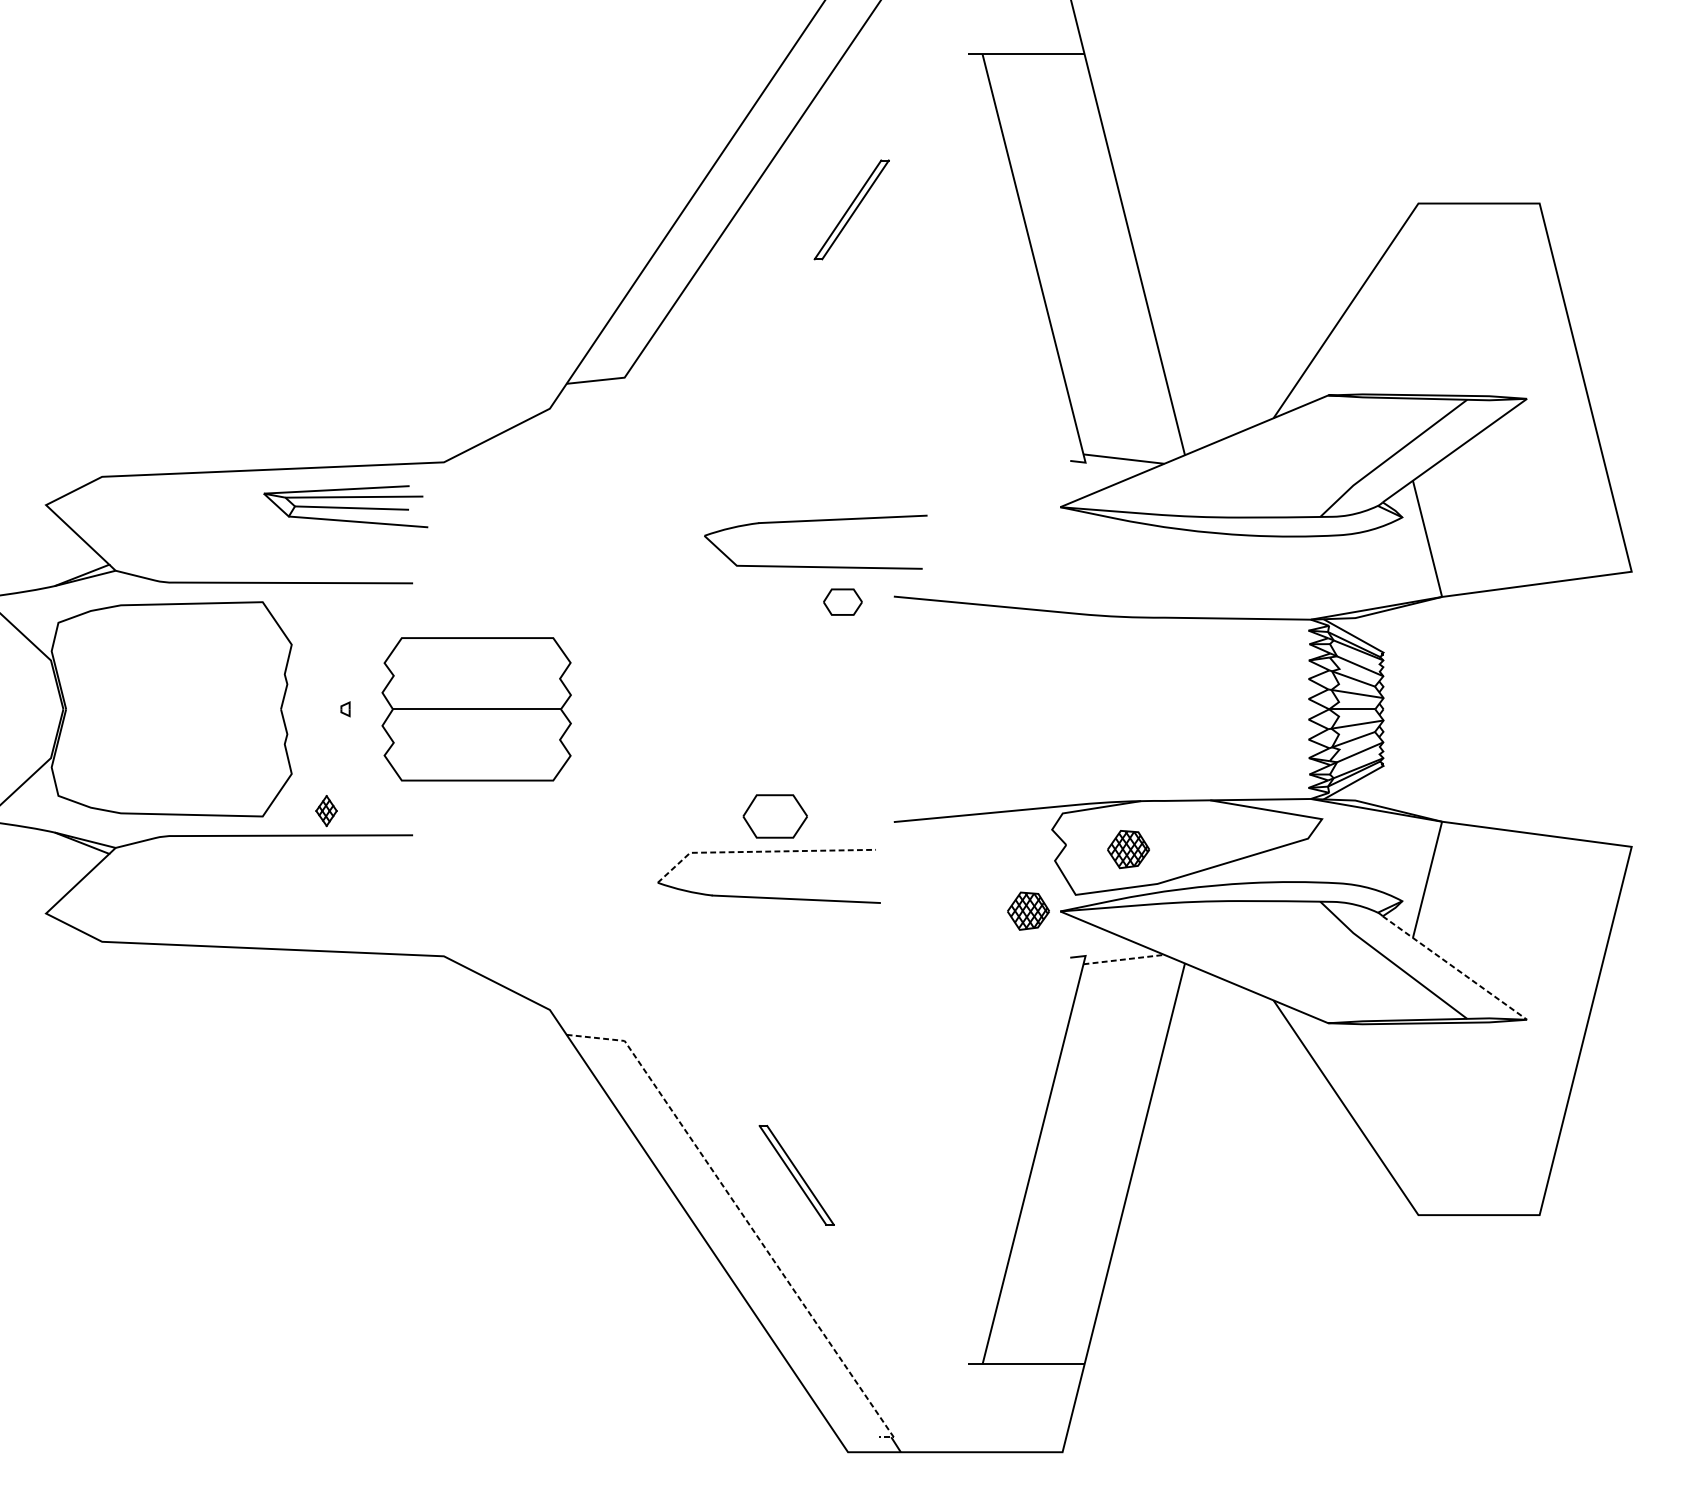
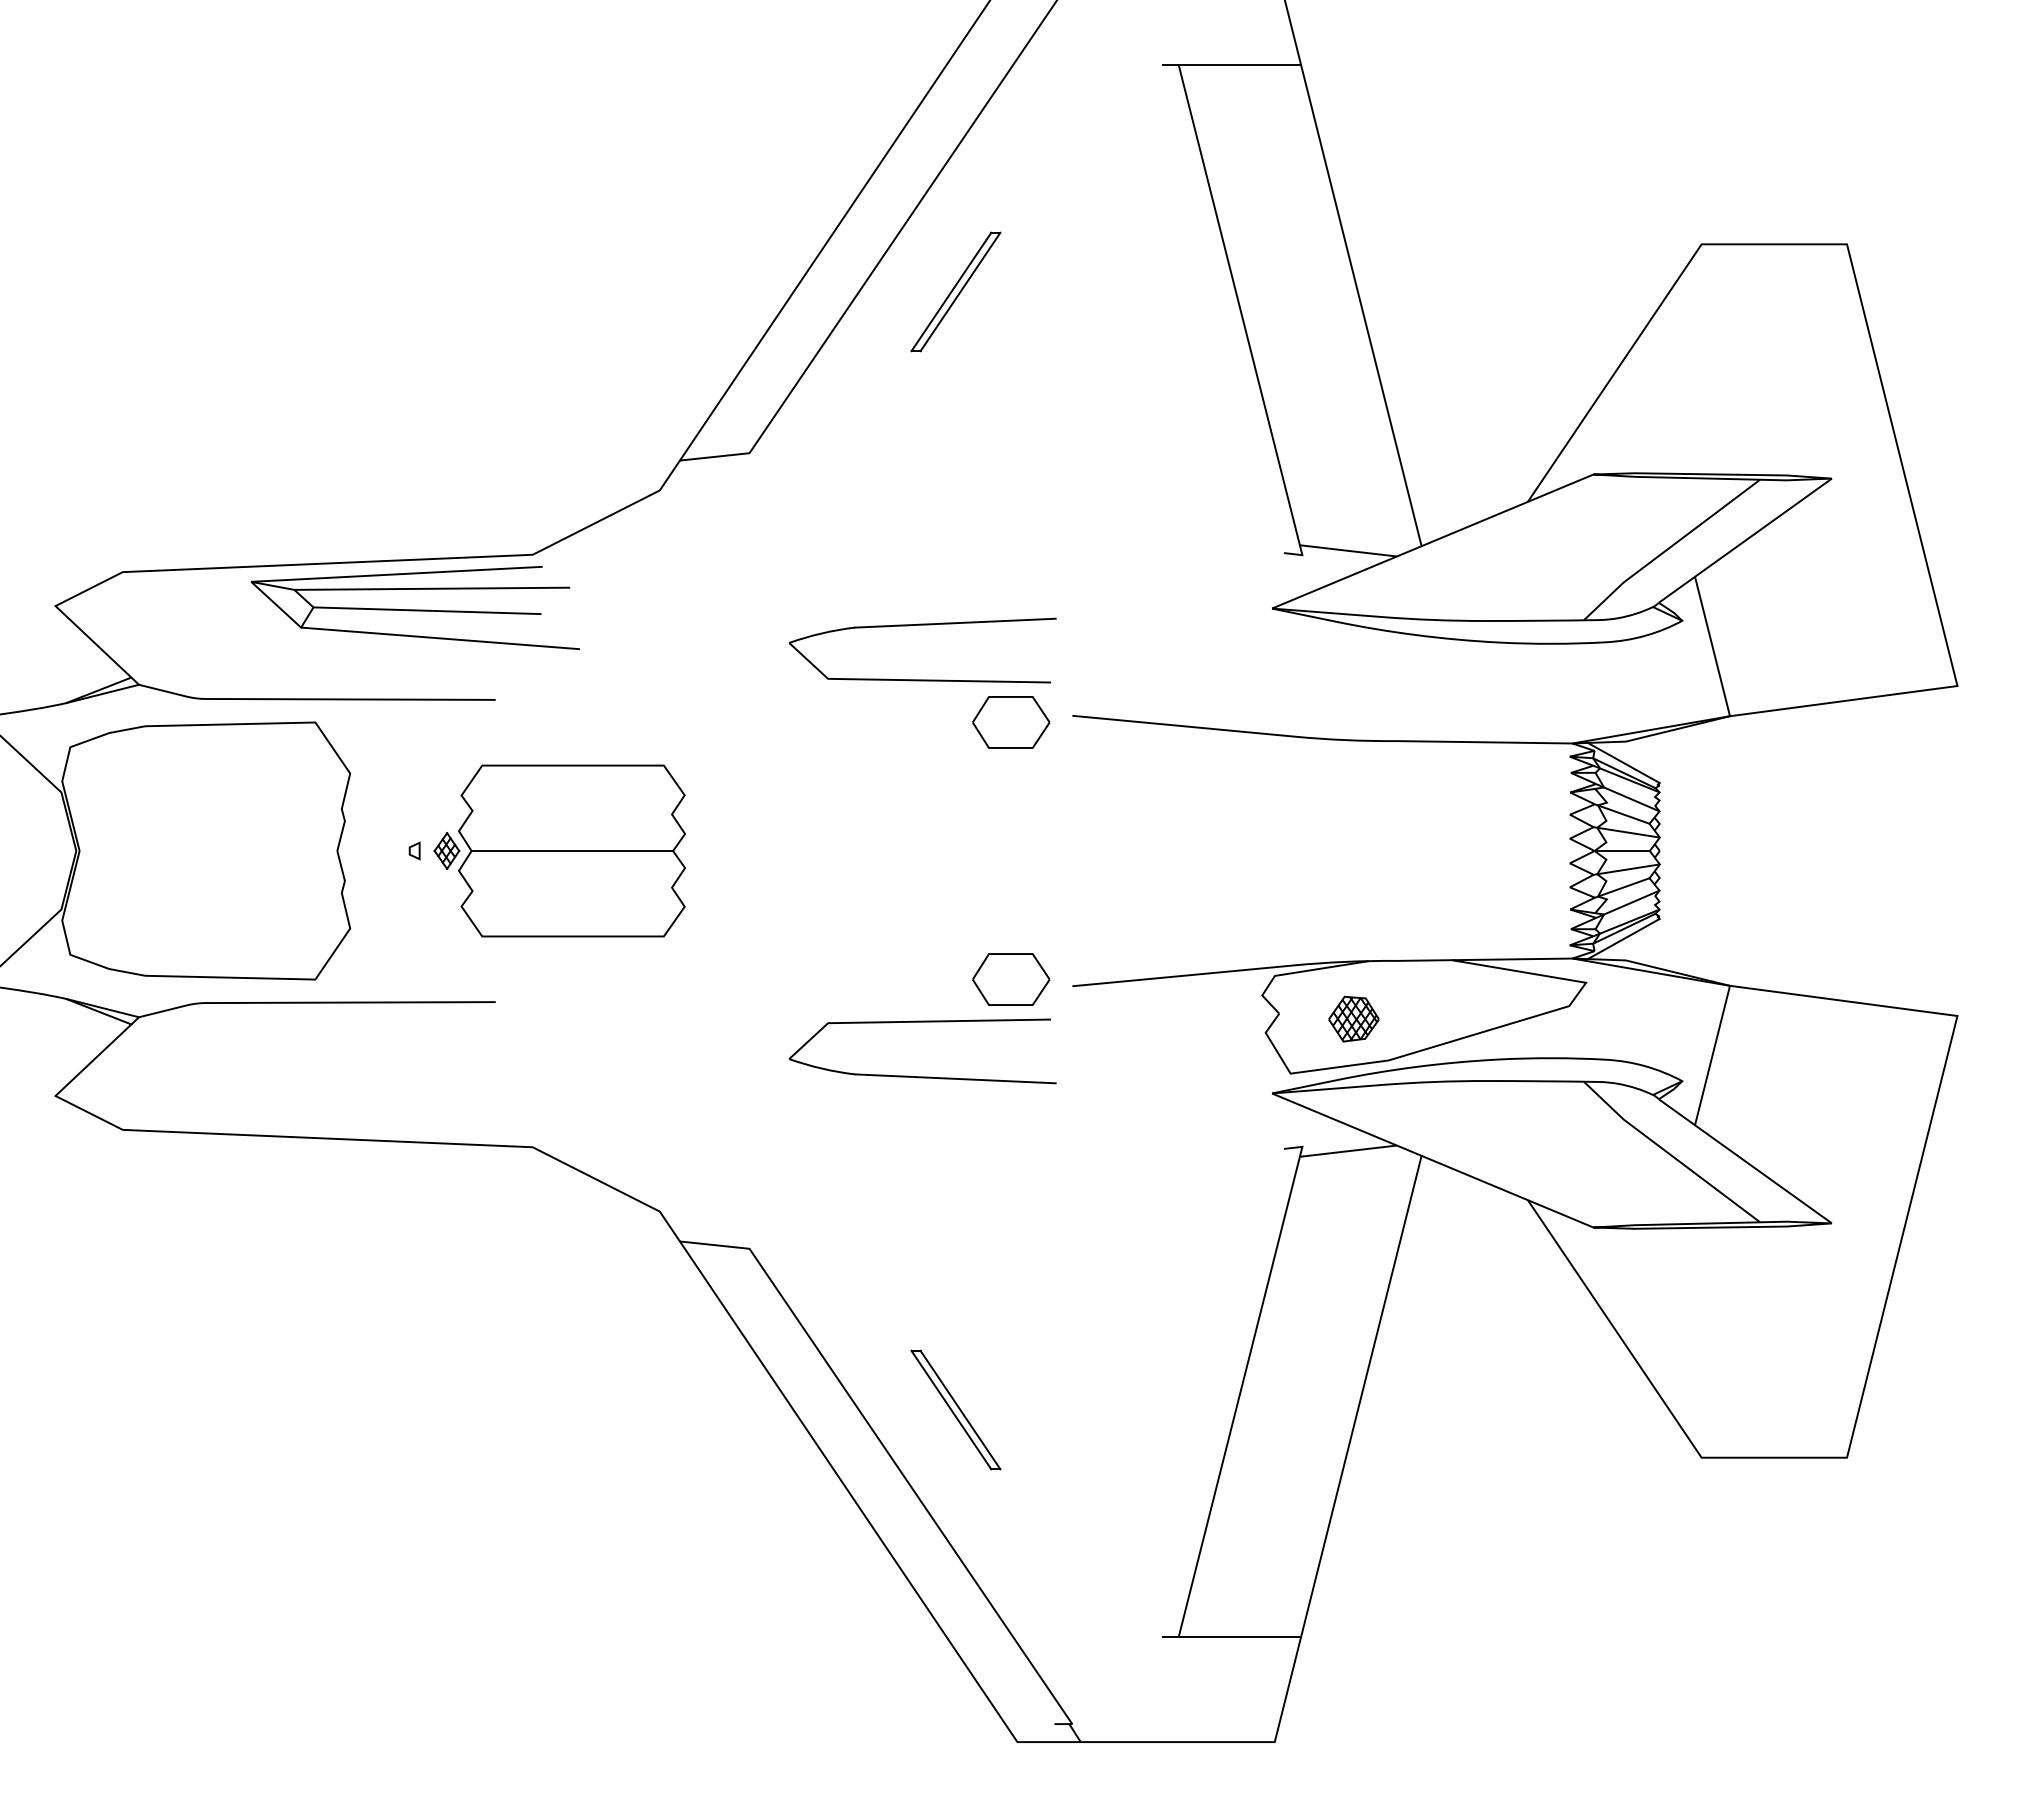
part: (851, 209) -> (955, 291), moved
part: (345, 506) -> (414, 607), size x1.67
part: (815, 521) -> (922, 625), moved
part: (843, 602) -> (1011, 722), size x1.67
part: (326, 810) -> (446, 850), moved
part: (775, 816) -> (1011, 979), moved
line: (761, 851) -> (913, 1021), dashed -> solid
part: (1028, 910) -> (1233, 1092), removed
line: (1124, 959) -> (1348, 1151), dashed -> solid
line: (1455, 968) -> (1745, 1161), dashed -> solid
line: (747, 1221) -> (896, 1465), dashed -> solid

